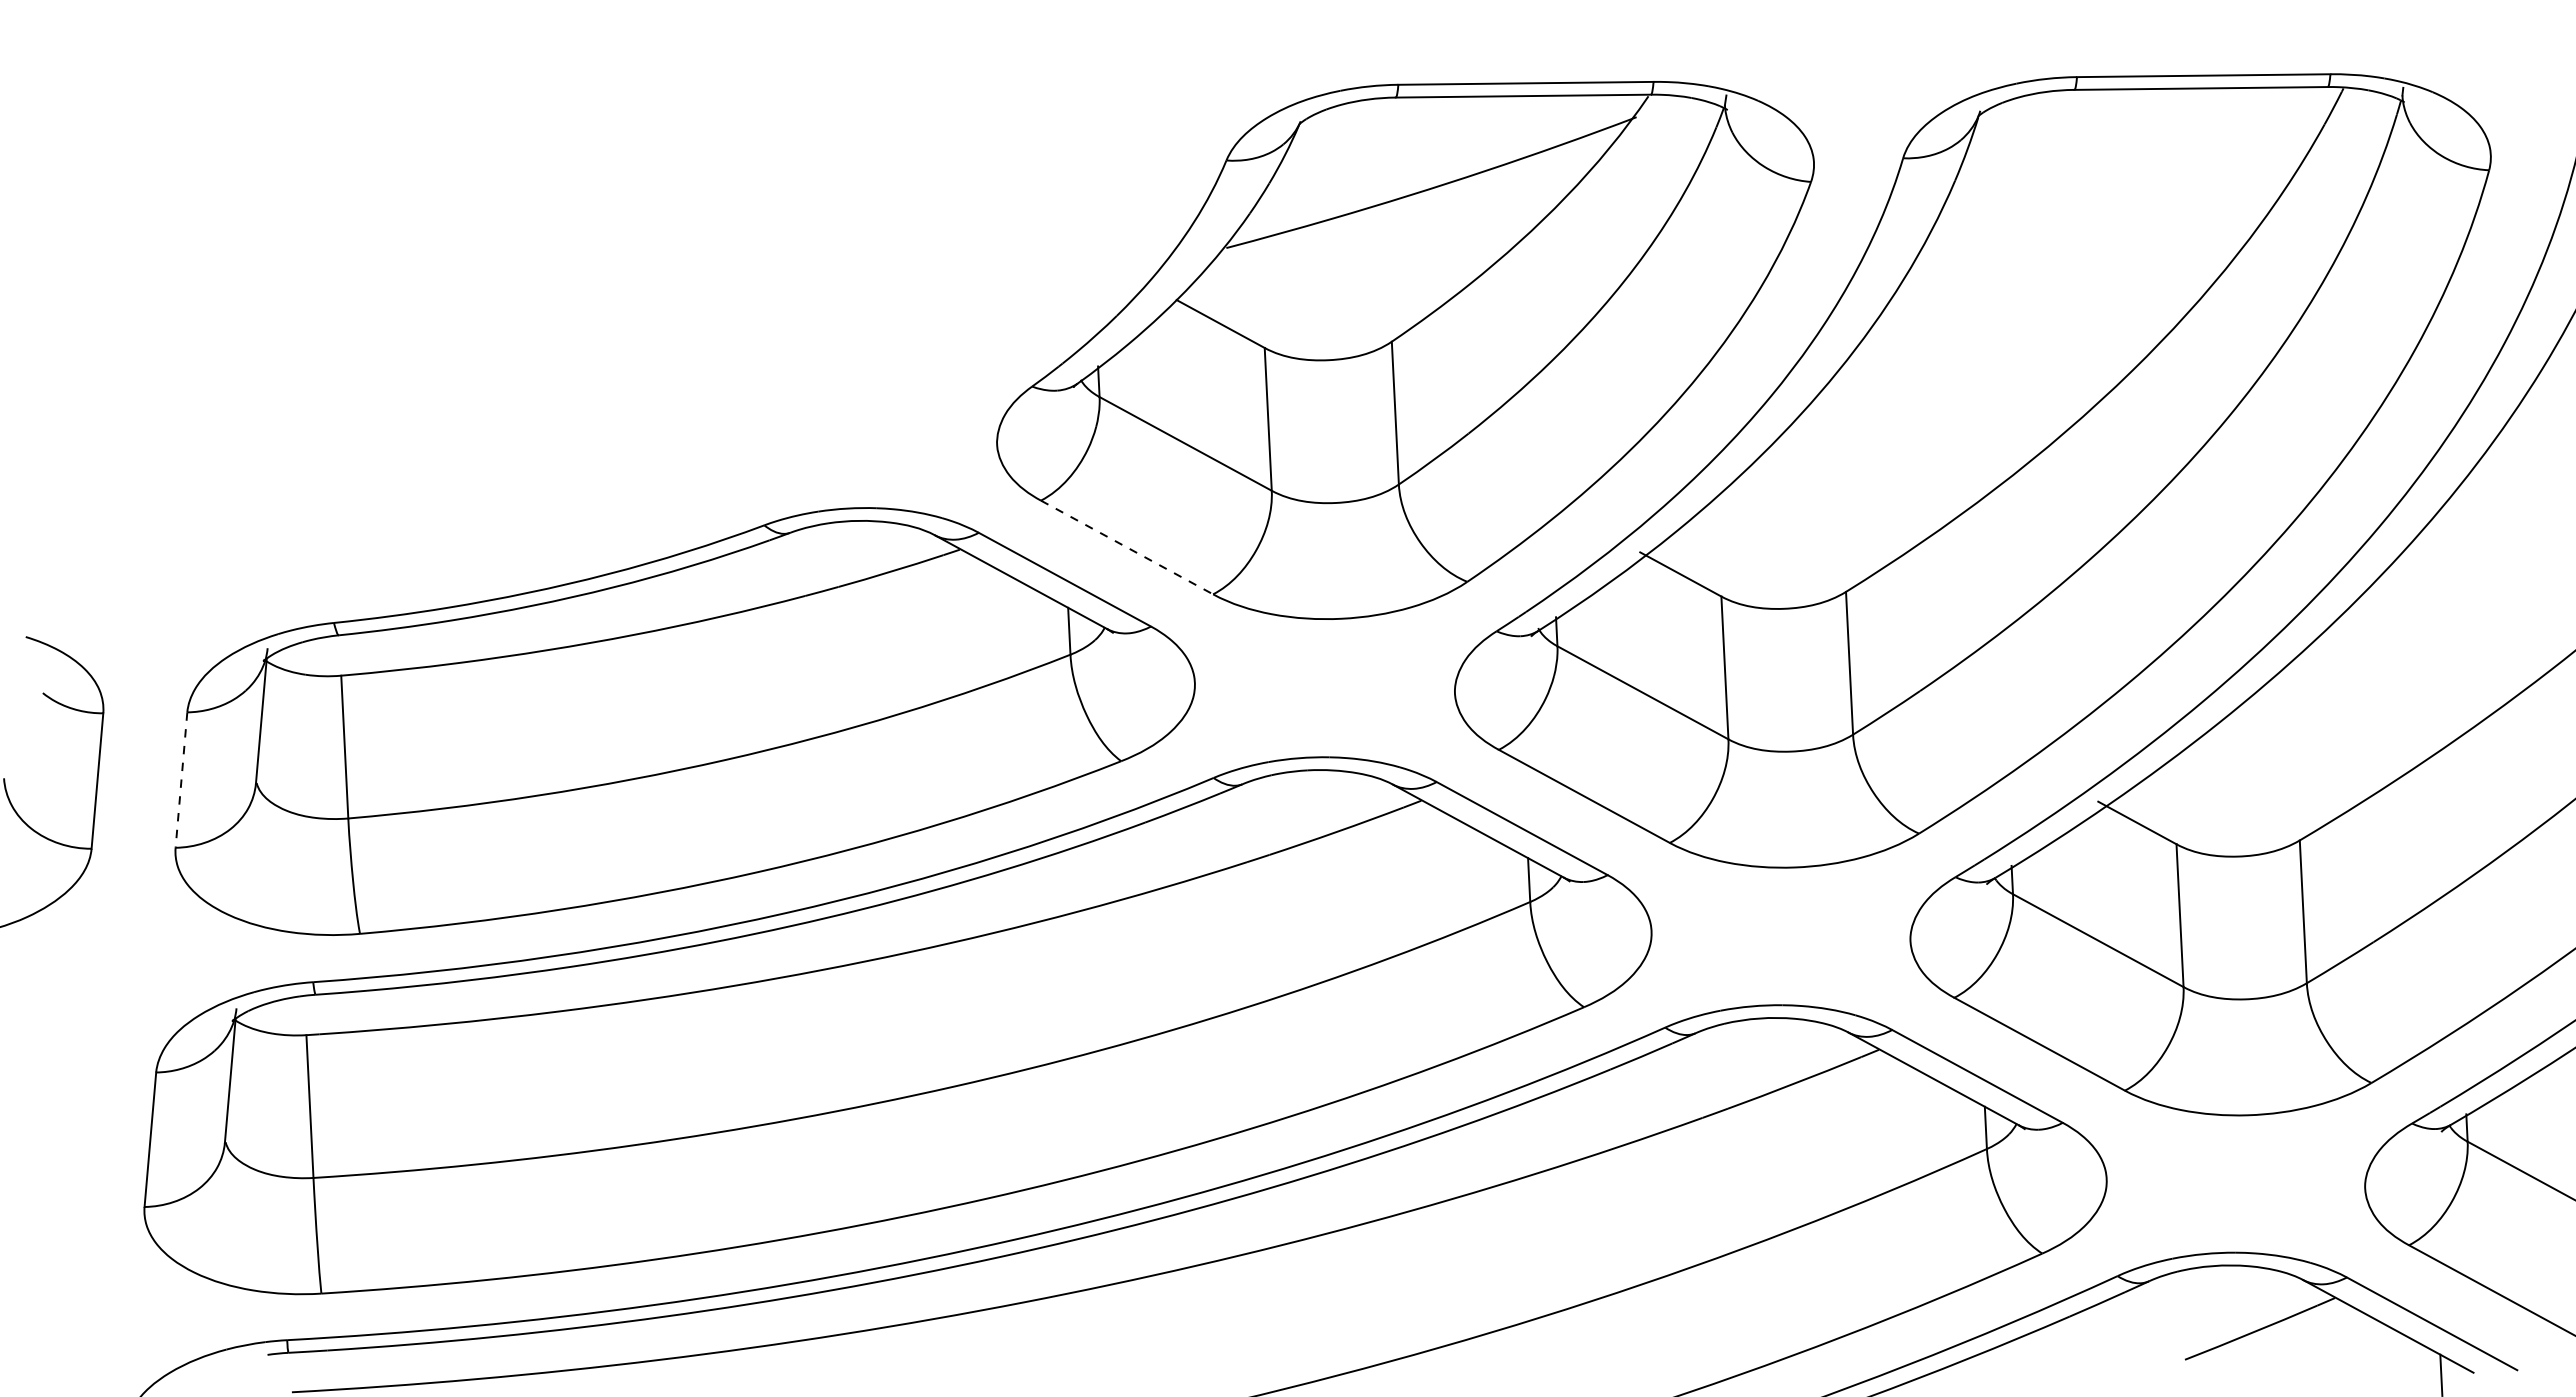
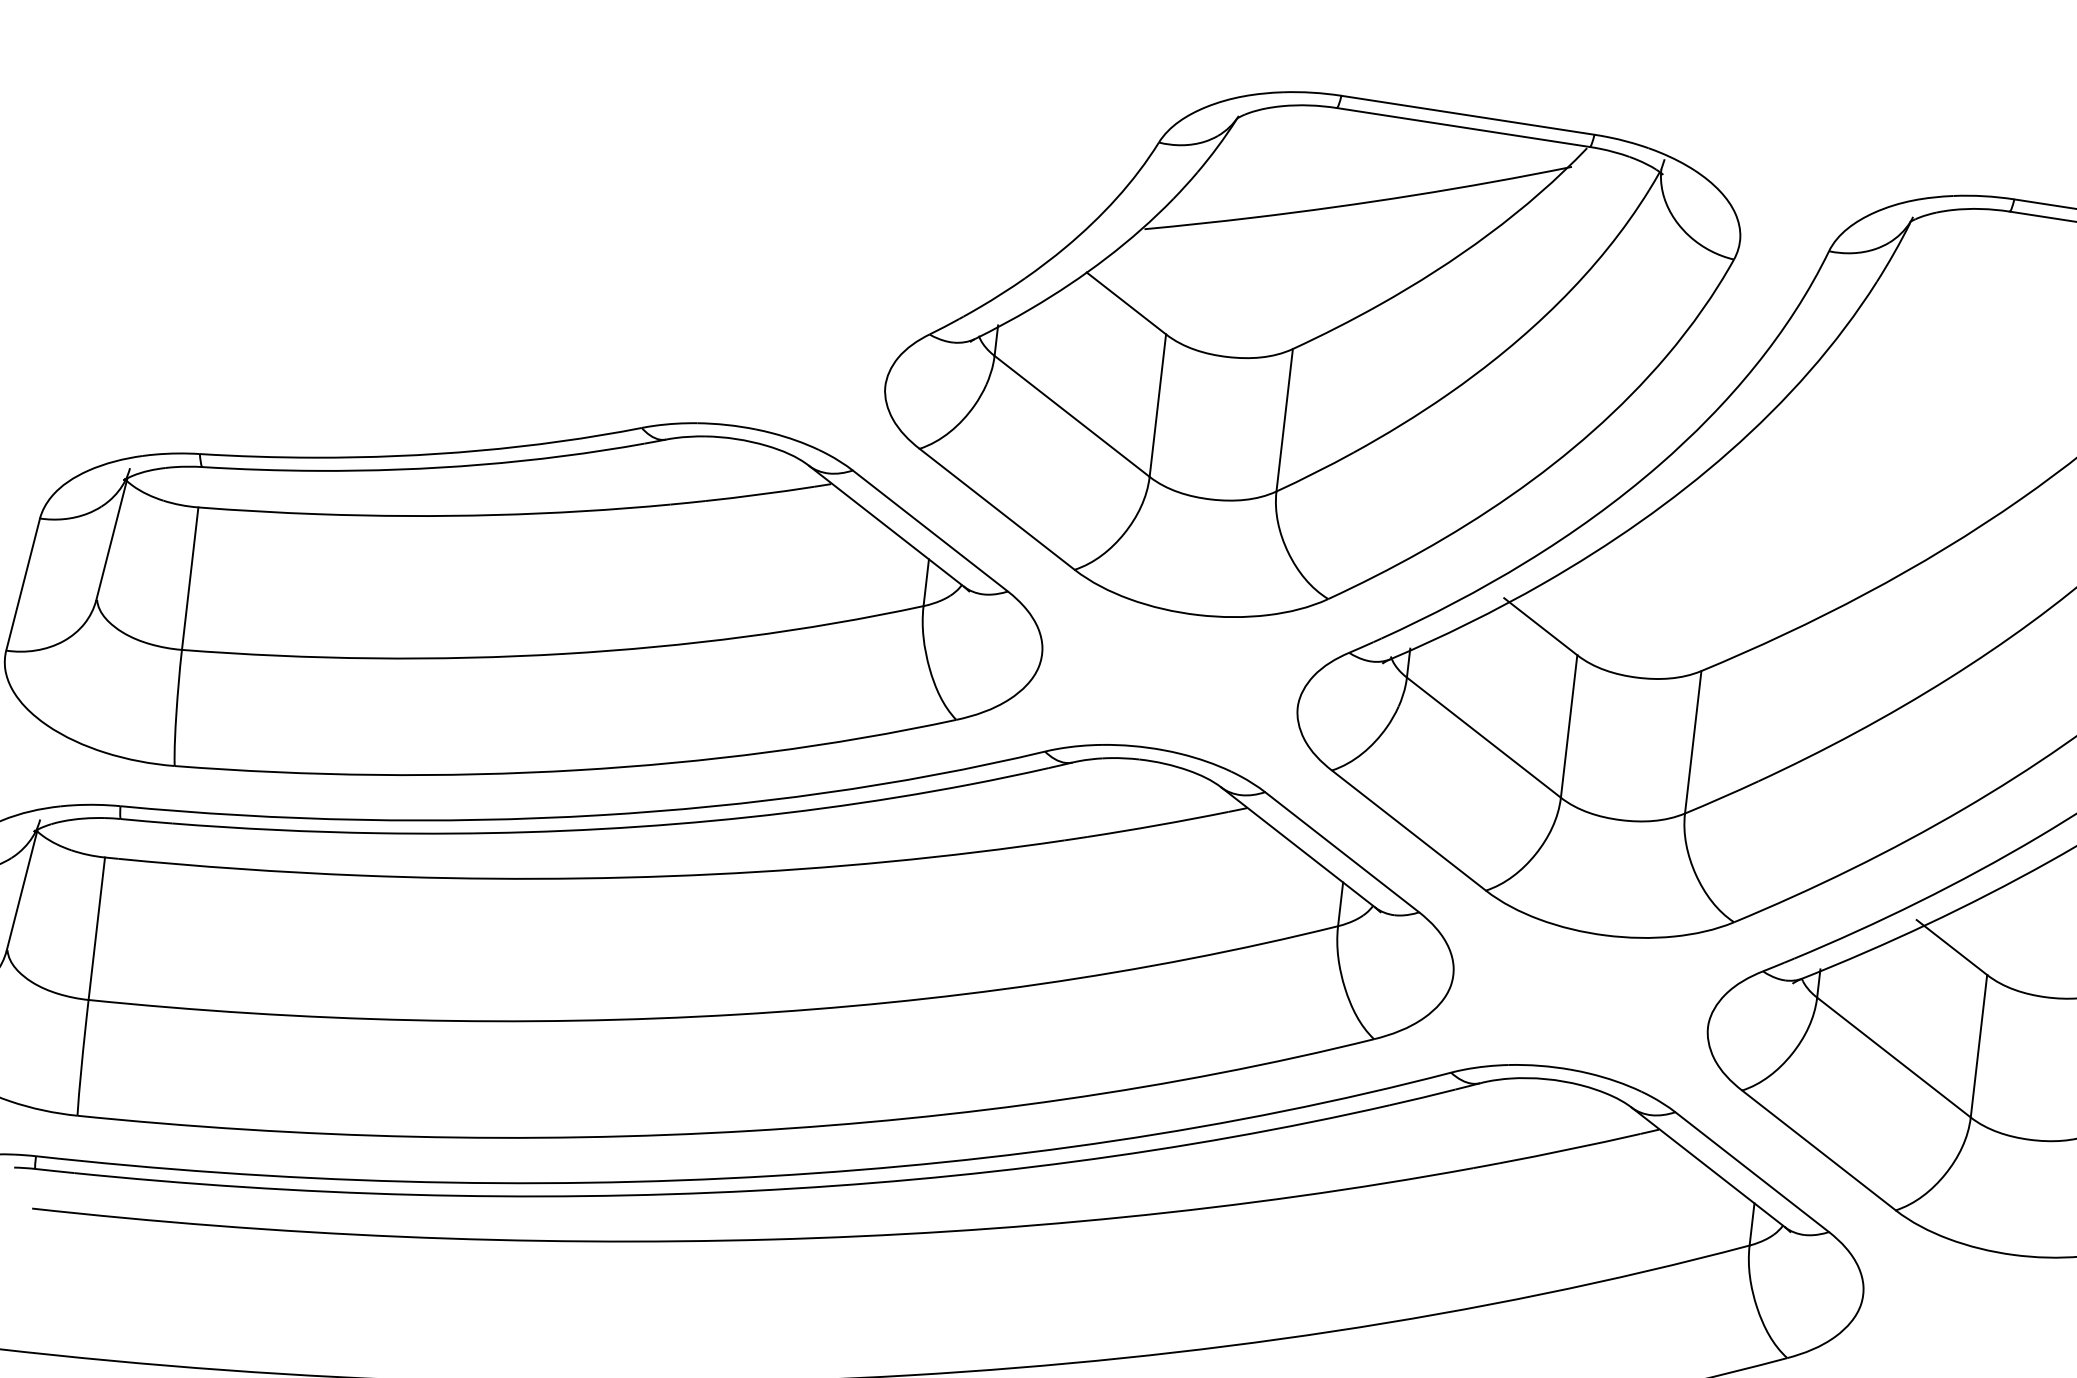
line: (1127, 547) -> (997, 509), dashed -> solid
line: (181, 780) -> (23, 584), dashed -> solid

